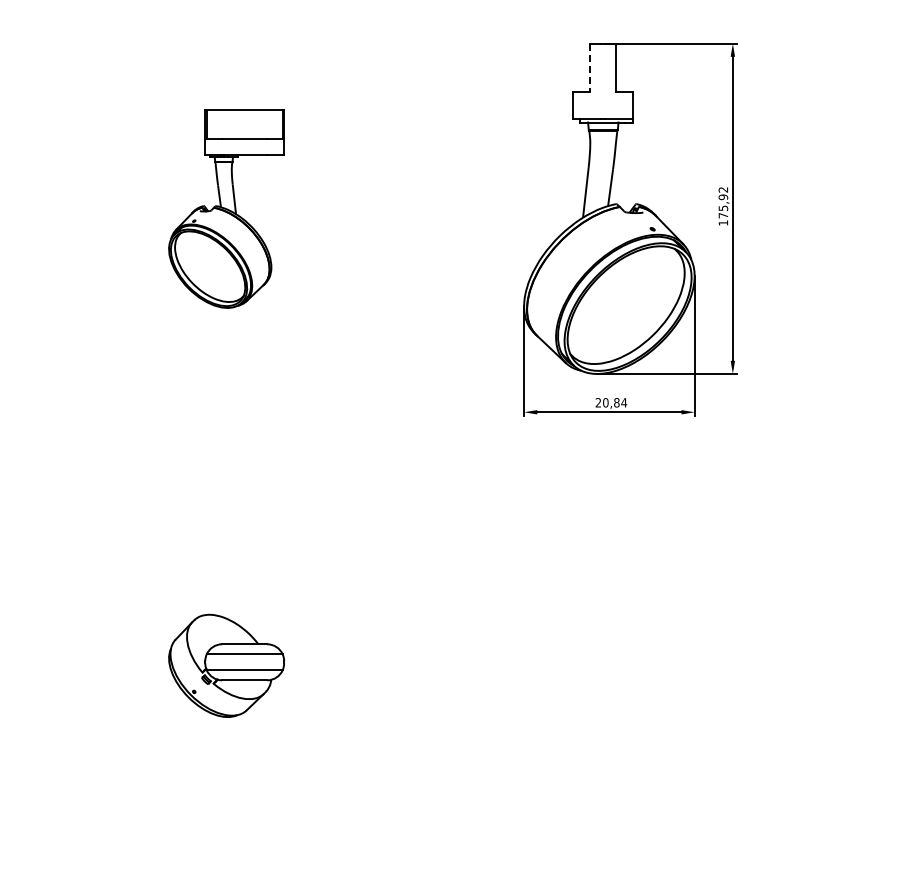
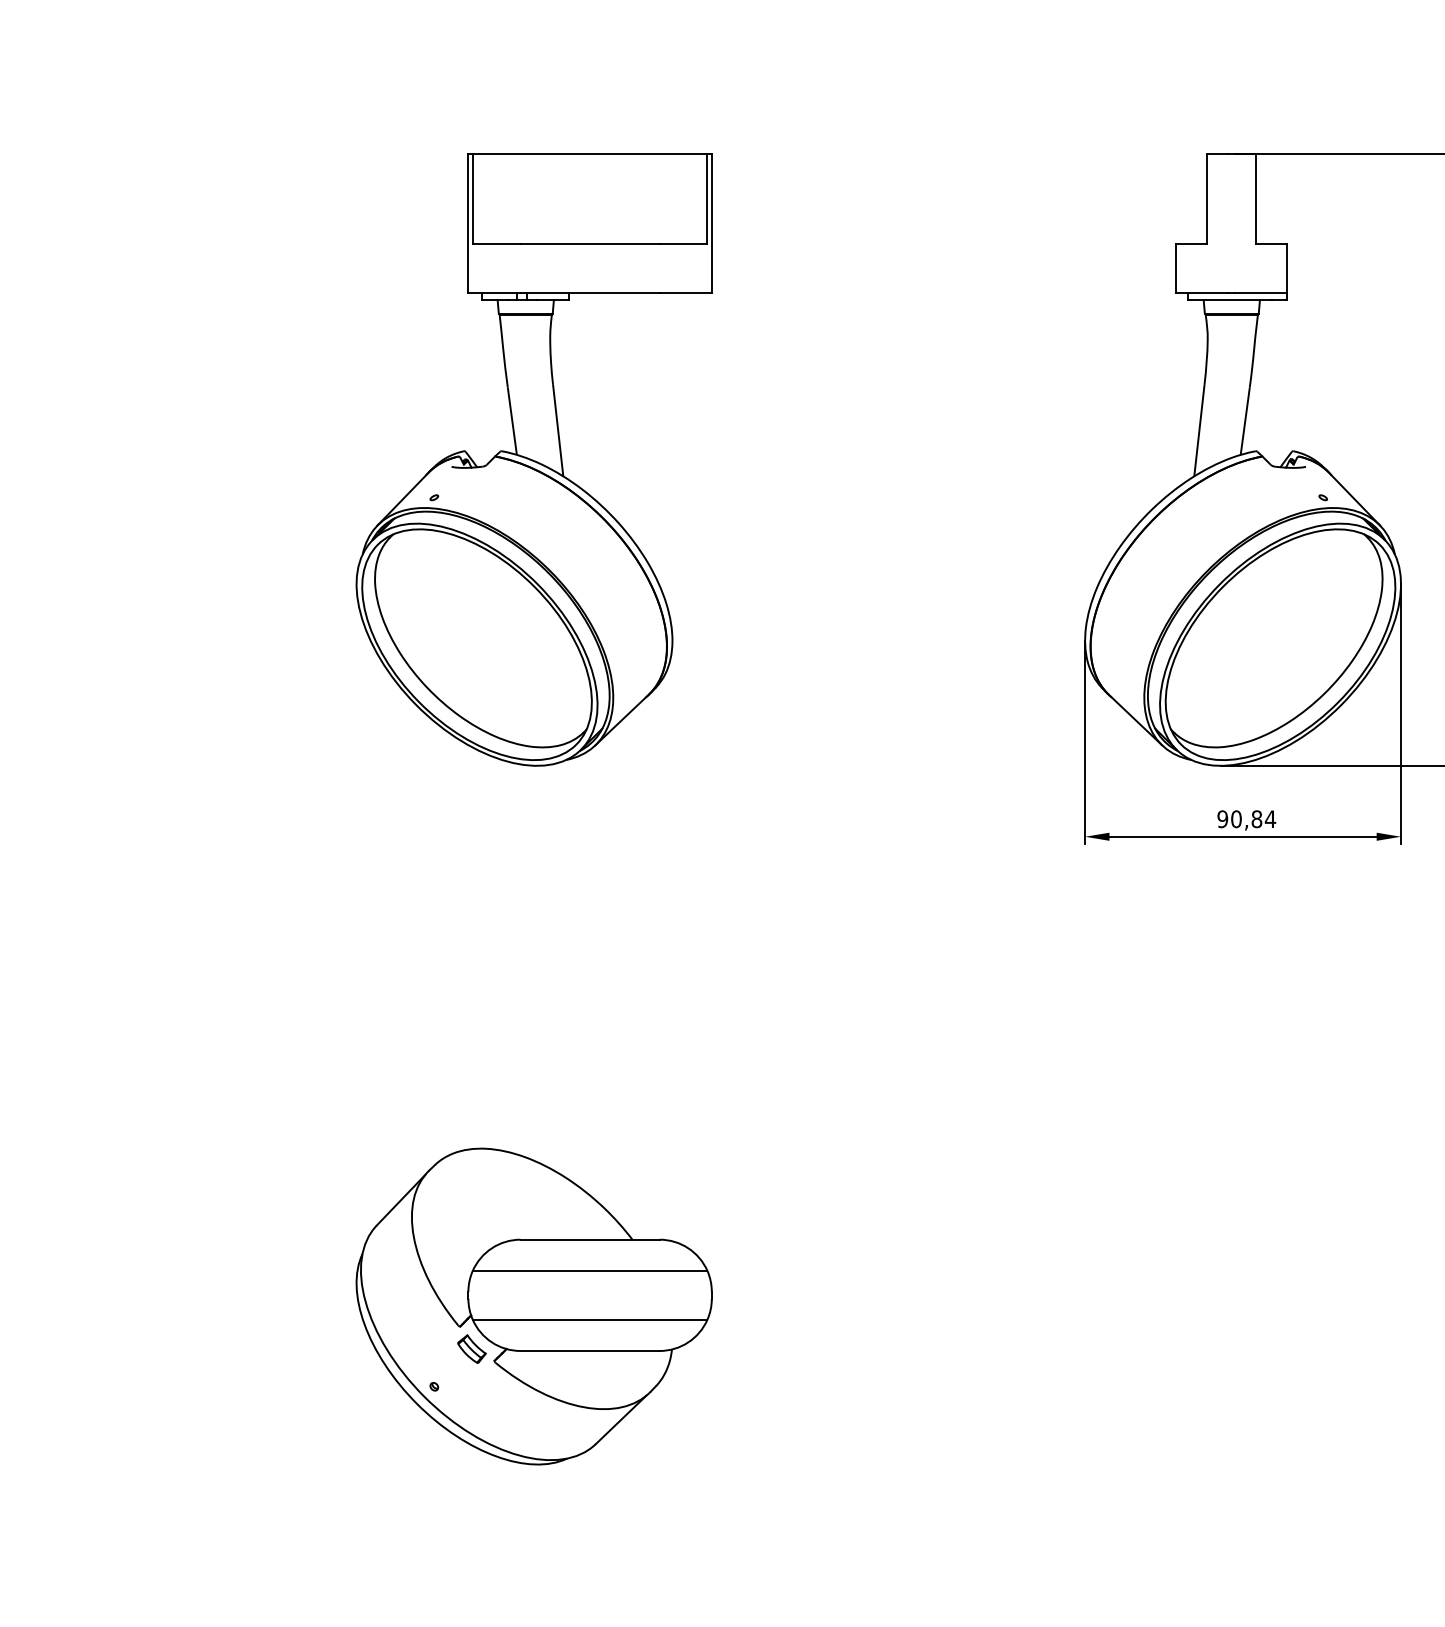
line: (590, 68) -> (1208, 199), dashed -> solid
part: (226, 208) -> (533, 459), size x1.67
text: (598, 402) -> (1222, 818), 20,84 -> 90,84
part: (226, 665) -> (533, 1305), size x1.67

